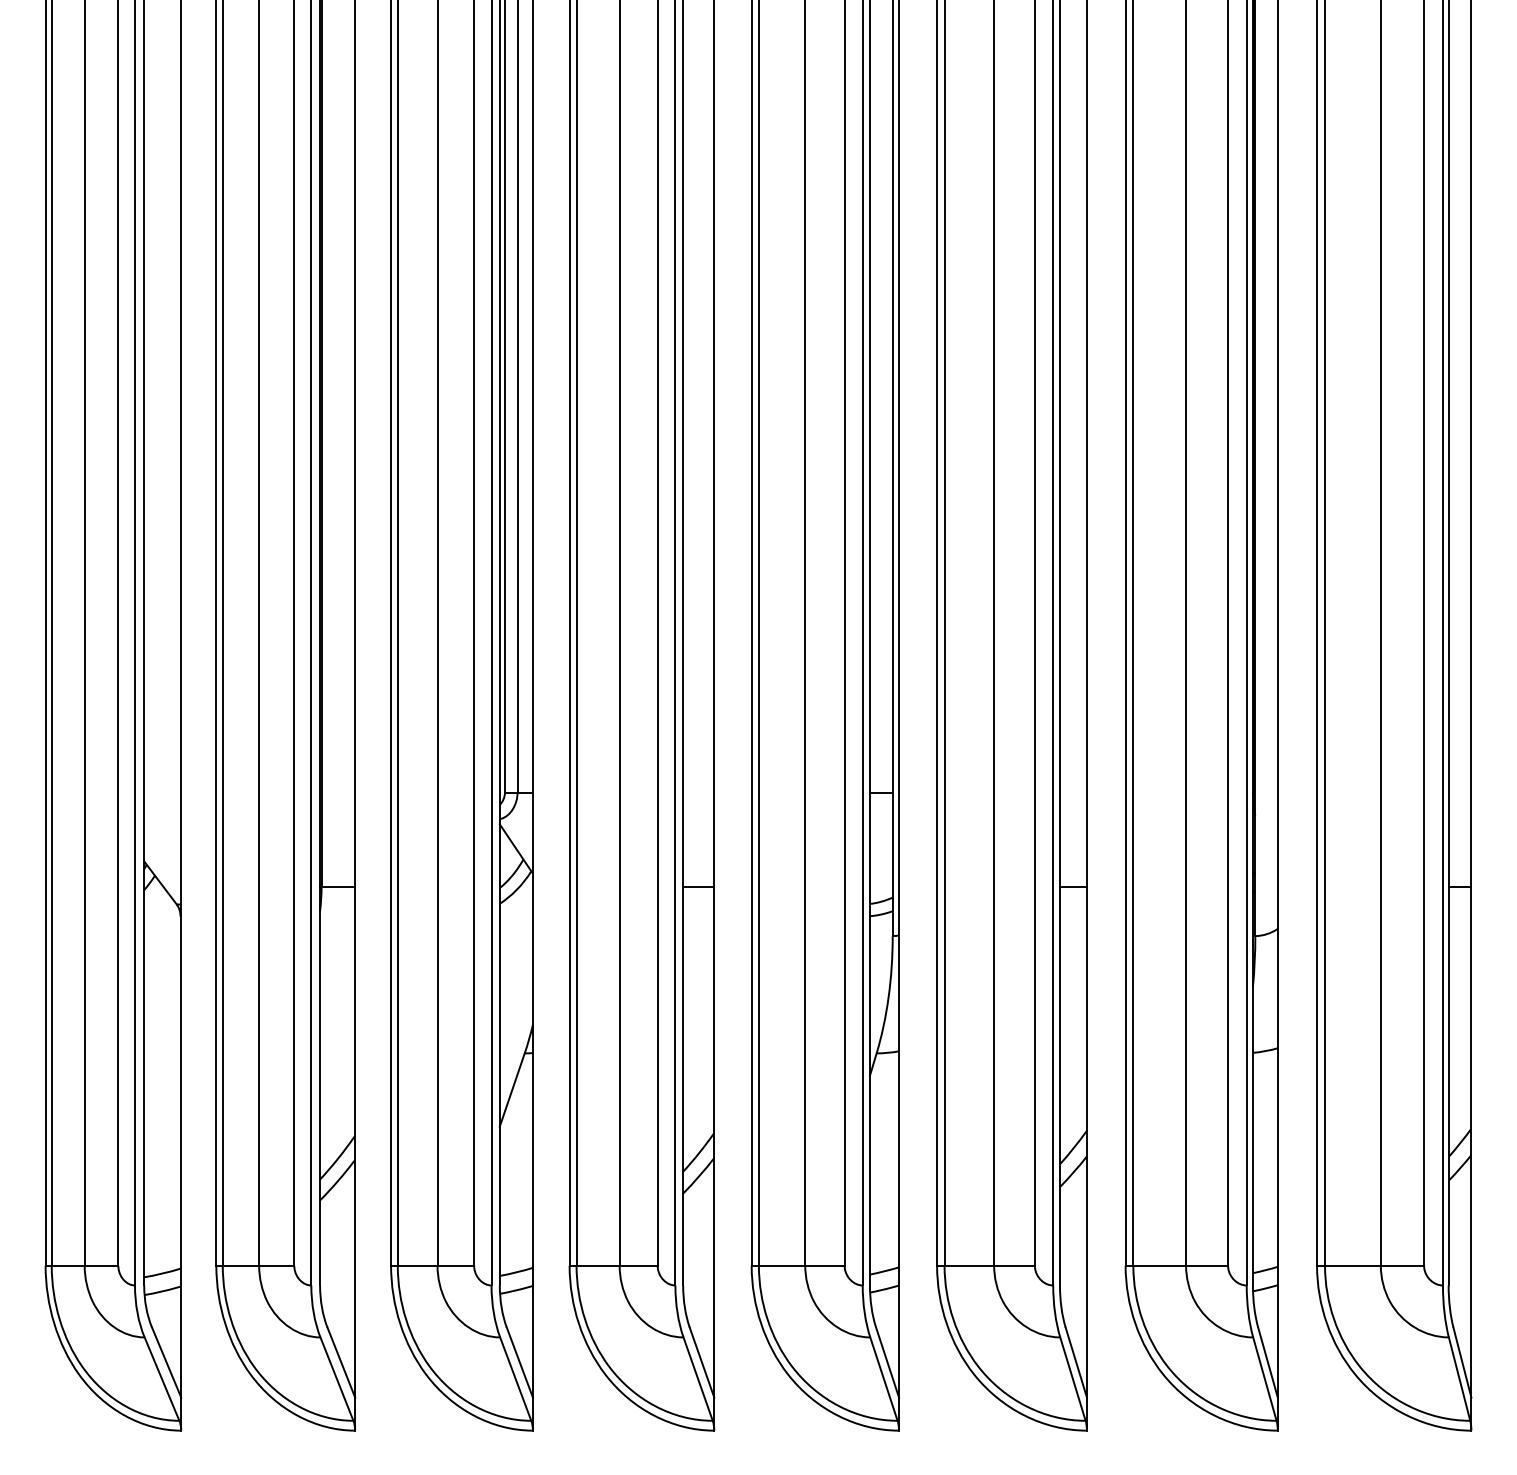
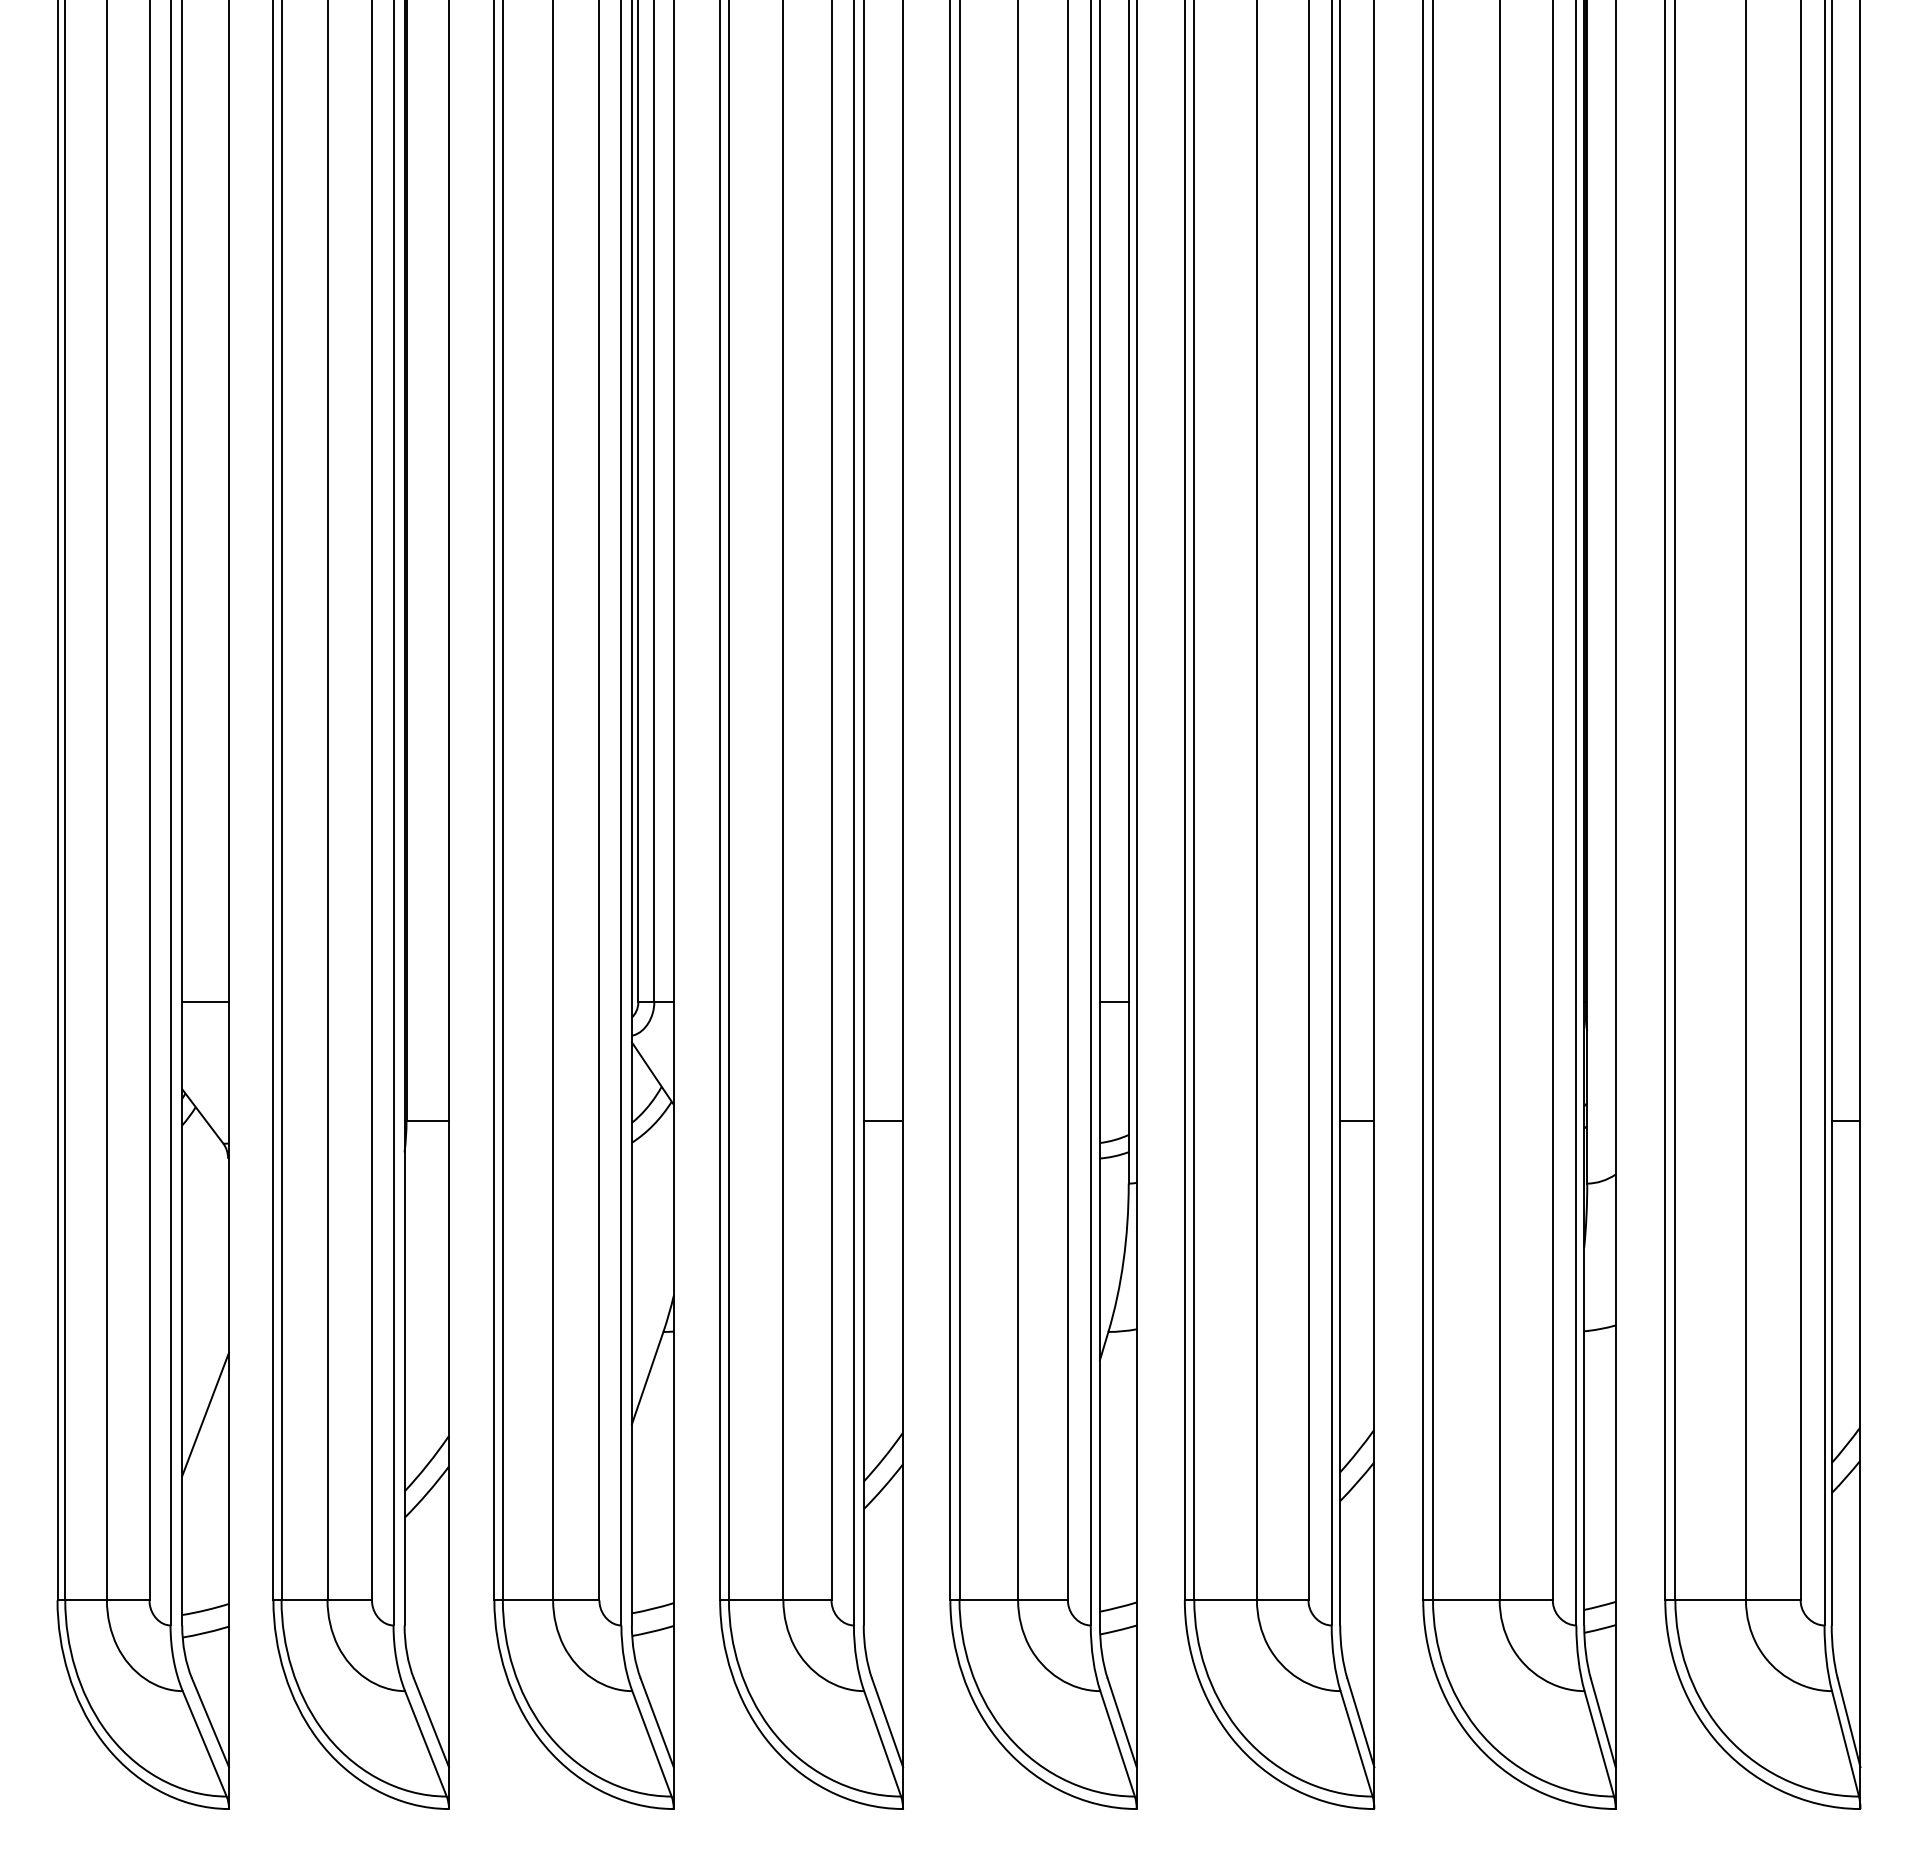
line: (162, 792) -> (205, 1002), added
line: (162, 1118) -> (205, 1414), added

